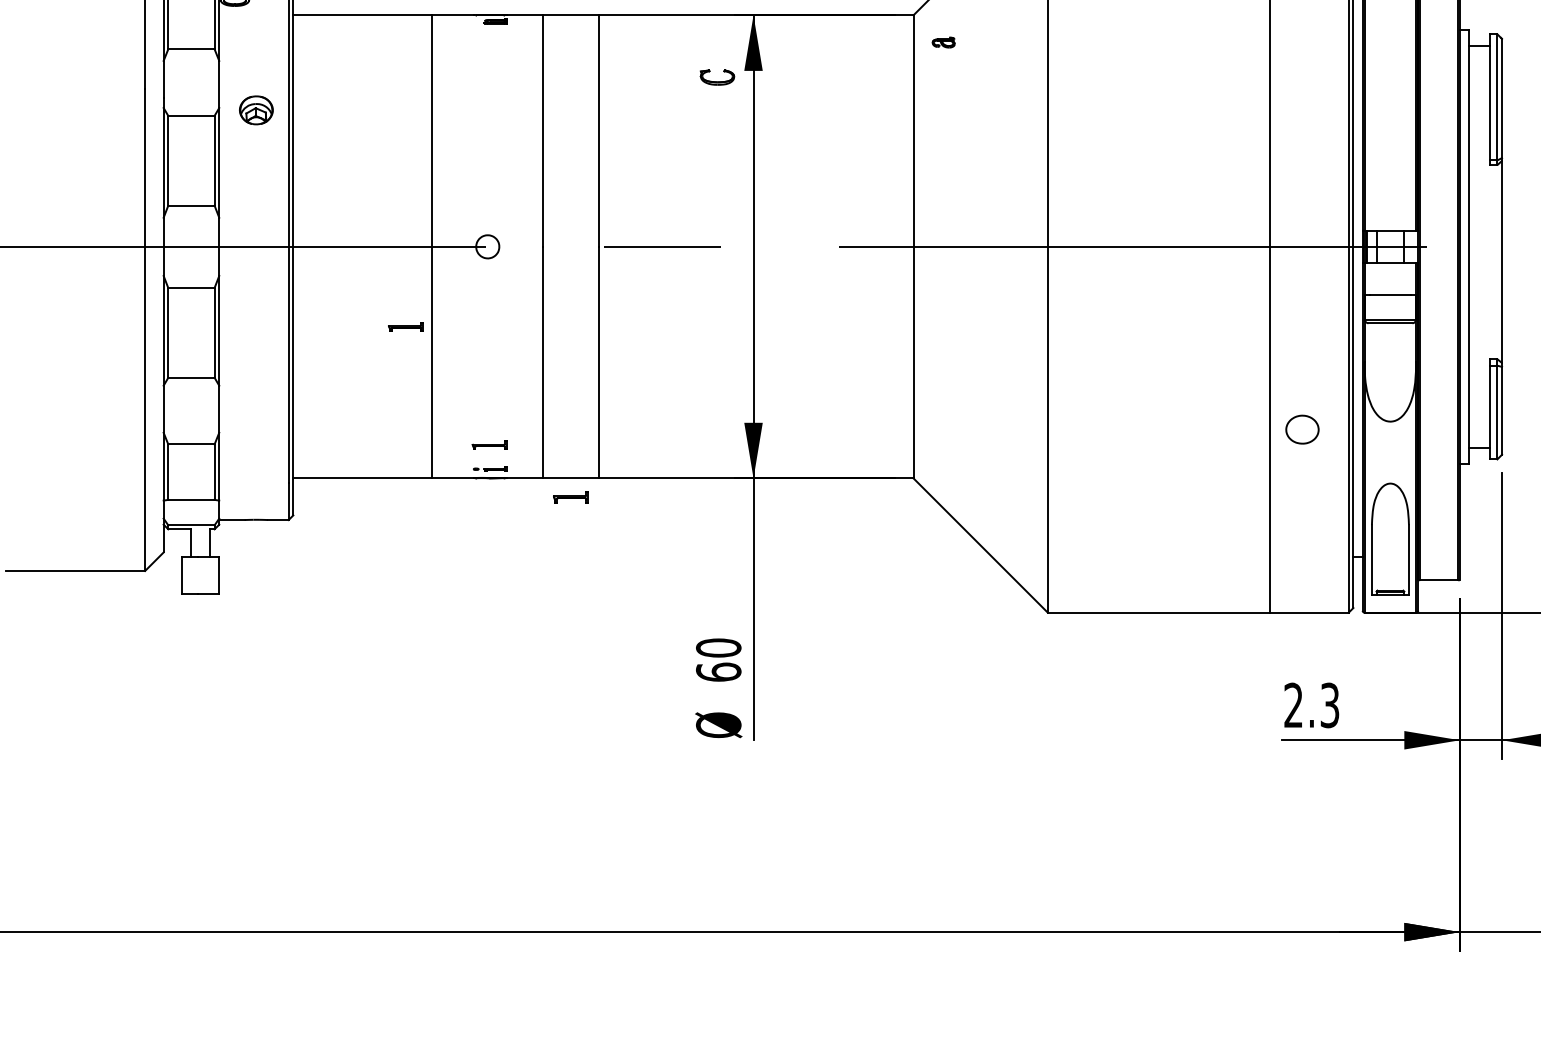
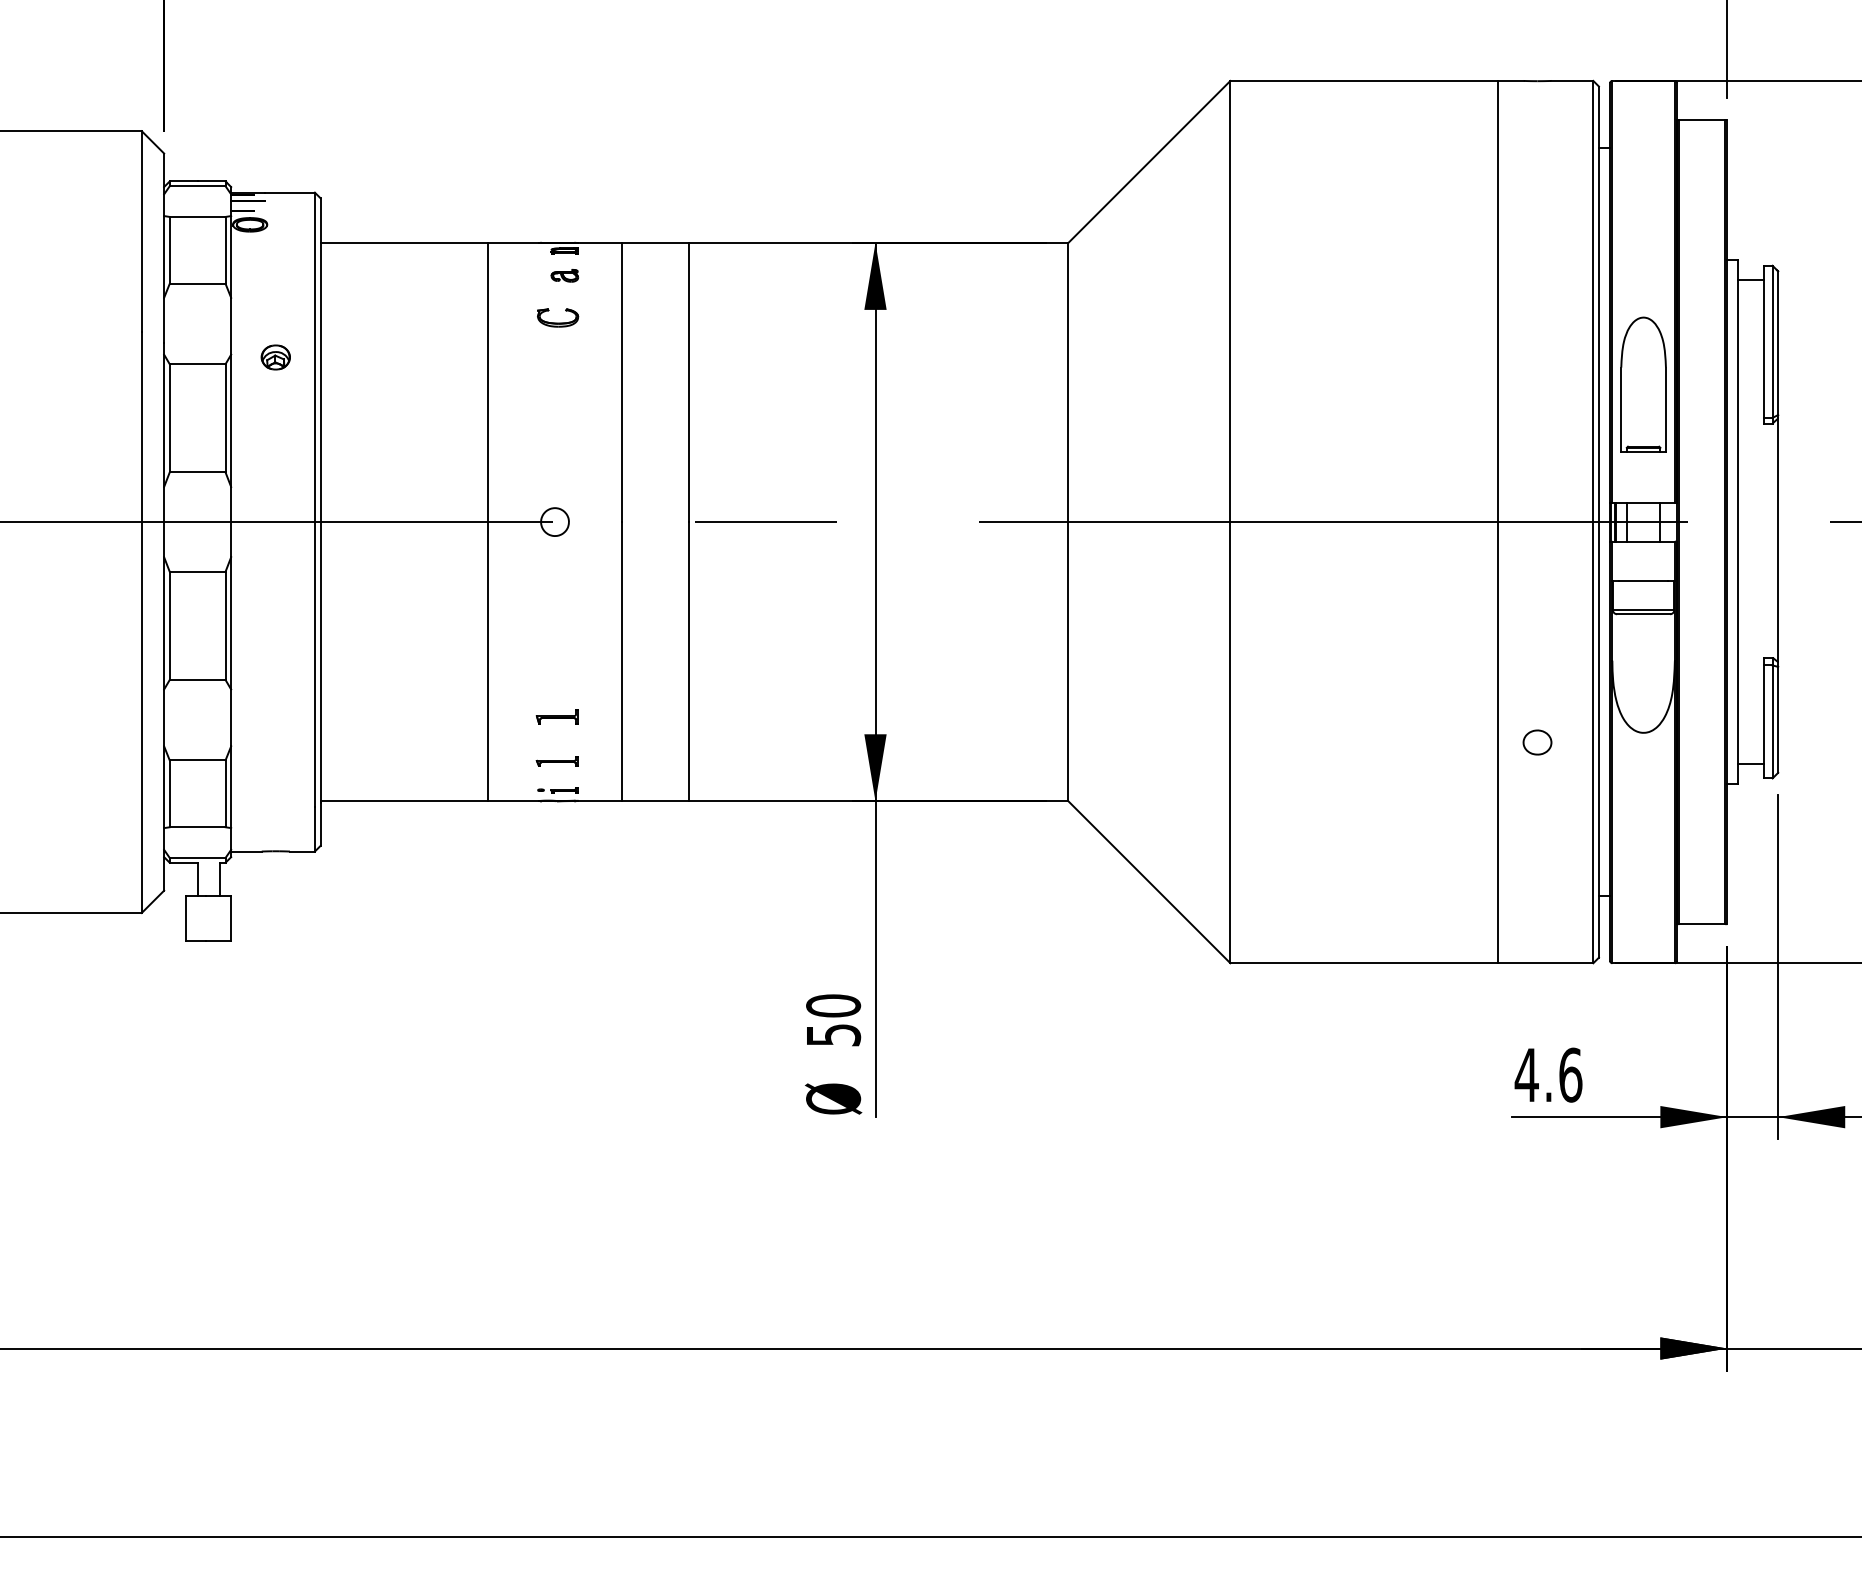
part: (943, 42) -> (564, 275), moved
part: (717, 77) -> (558, 317), moved
part: (256, 110) -> (275, 357), size x0.71
part: (405, 326) -> (455, 618), removed
part: (1302, 429) -> (1537, 742), size x0.71
part: (570, 496) -> (556, 716), moved
part: (1390, 539) -> (1643, 384), moved
text: (718, 671) -> (833, 1034), 60 -> 50
text: (1311, 704) -> (1548, 1074), 2.3 -> 4.6

